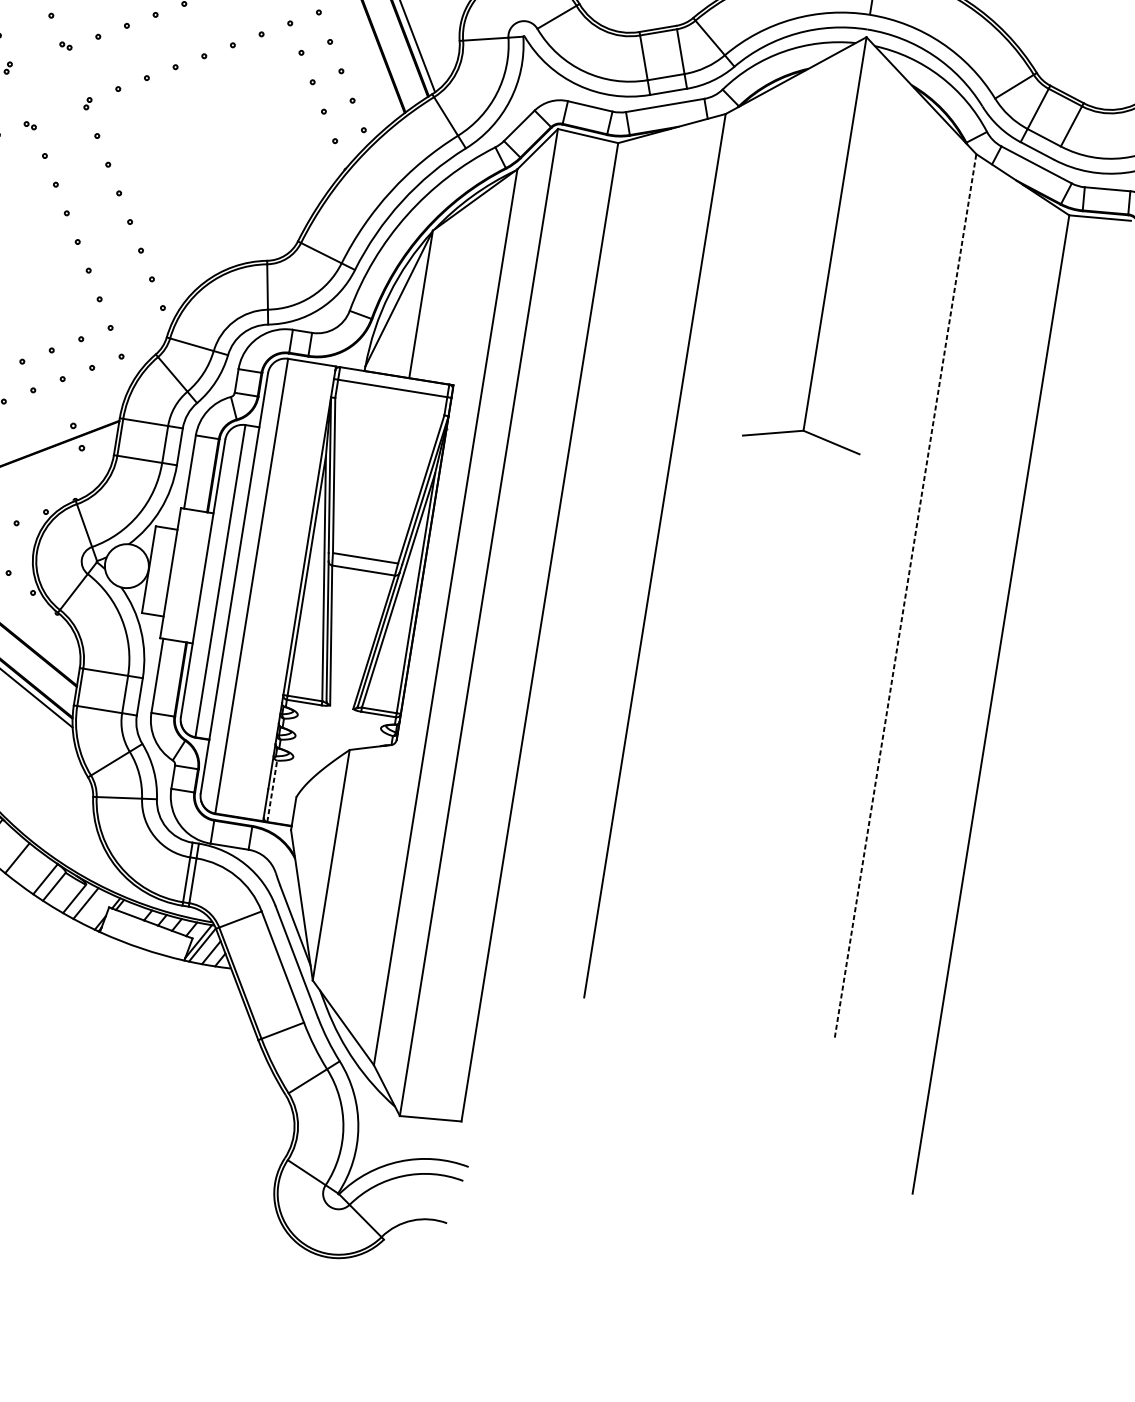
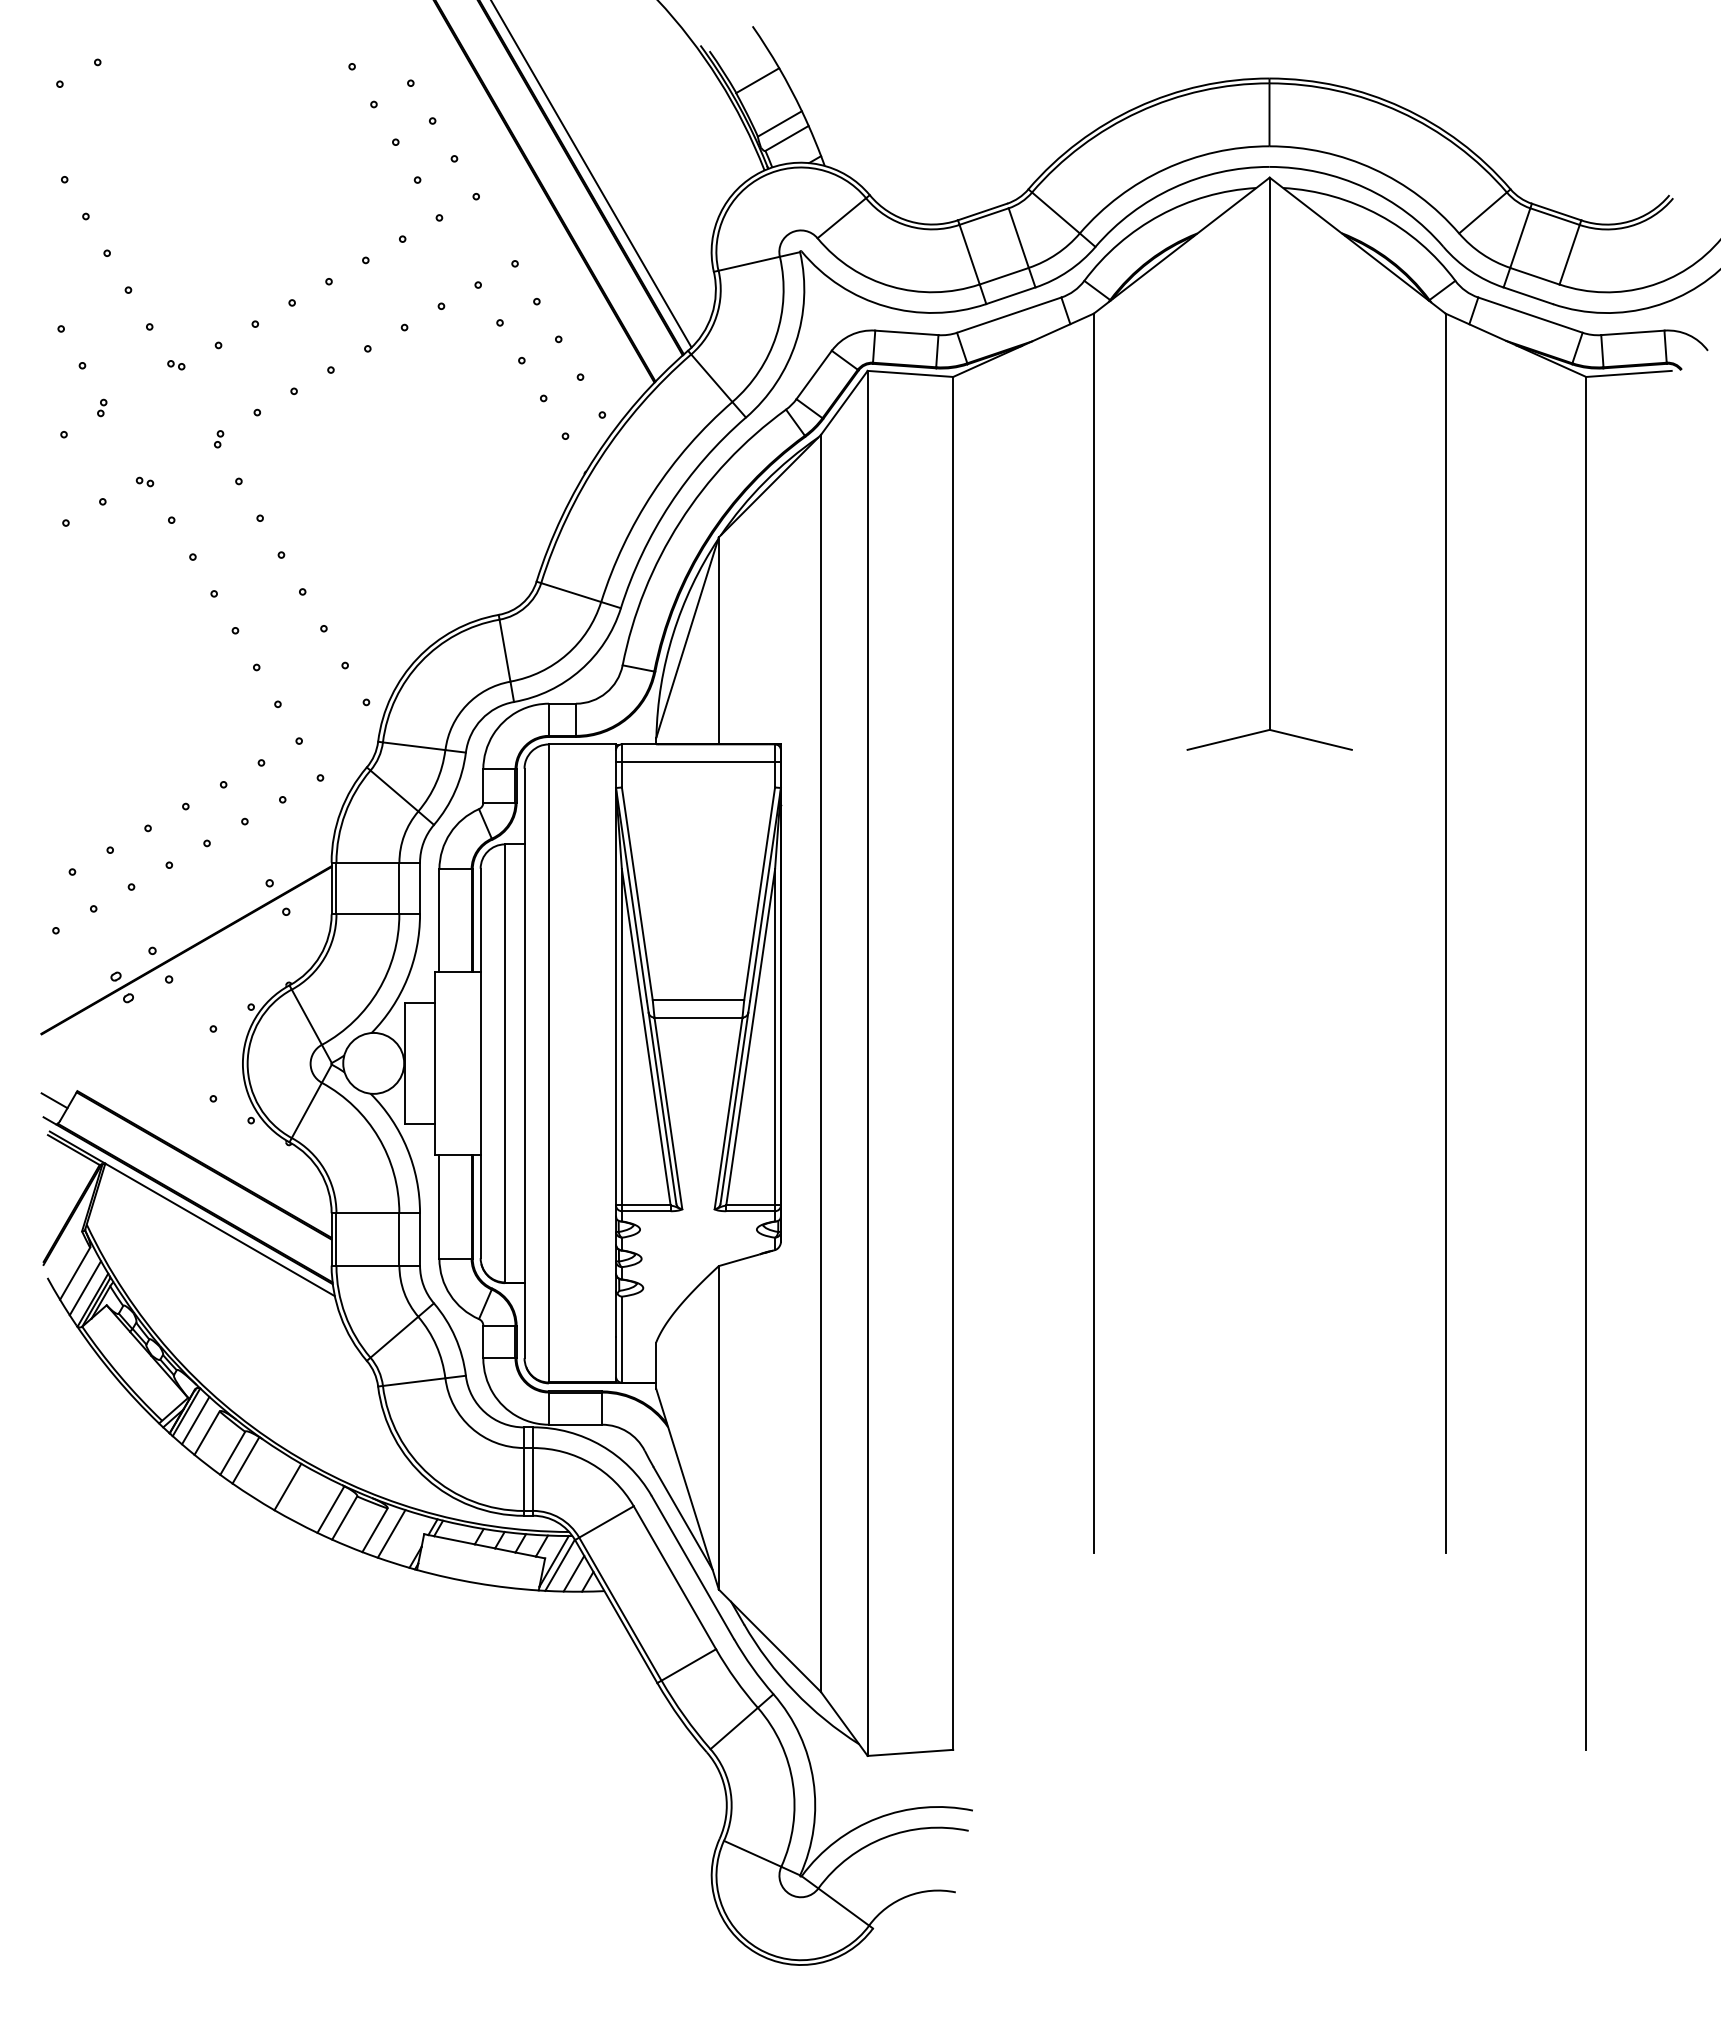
line: (905, 595) -> (1445, 933), dashed -> solid
line: (271, 791) -> (621, 1339), dashed -> solid

